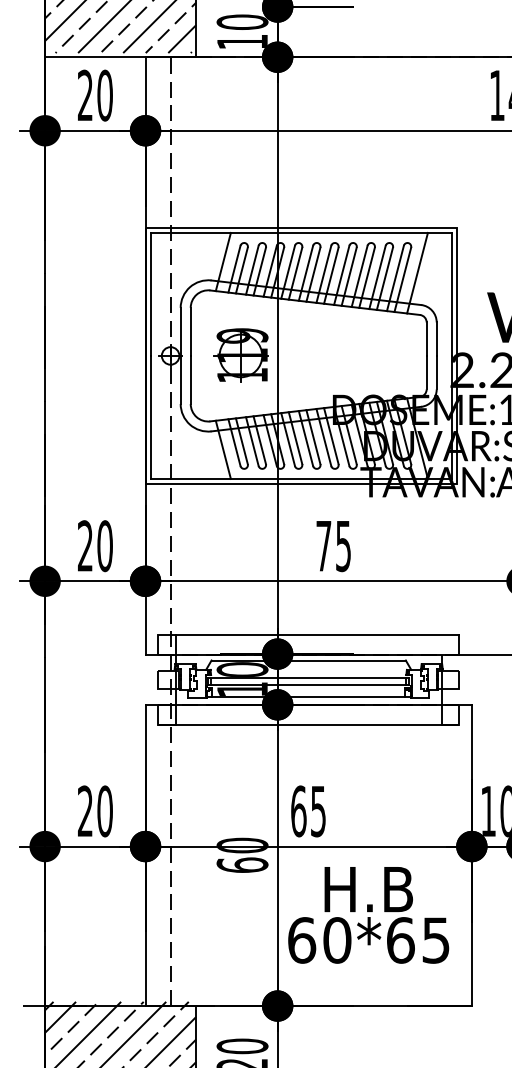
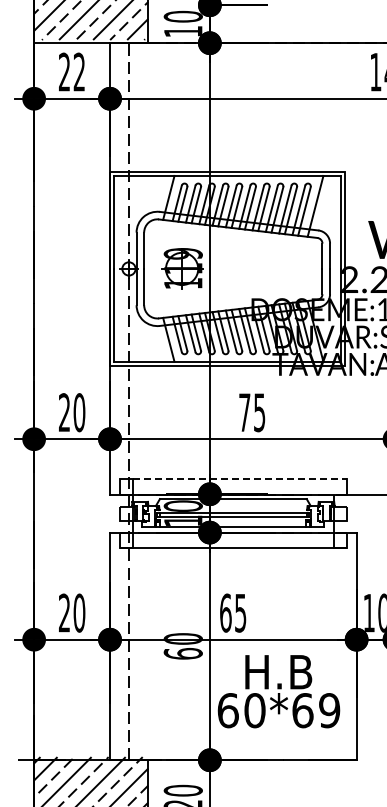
text: (105, 94) -> (79, 71), 20 -> 22
line: (318, 634) -> (240, 479), solid -> dashed
text: (435, 940) -> (329, 710), 60*65 -> 60*69

